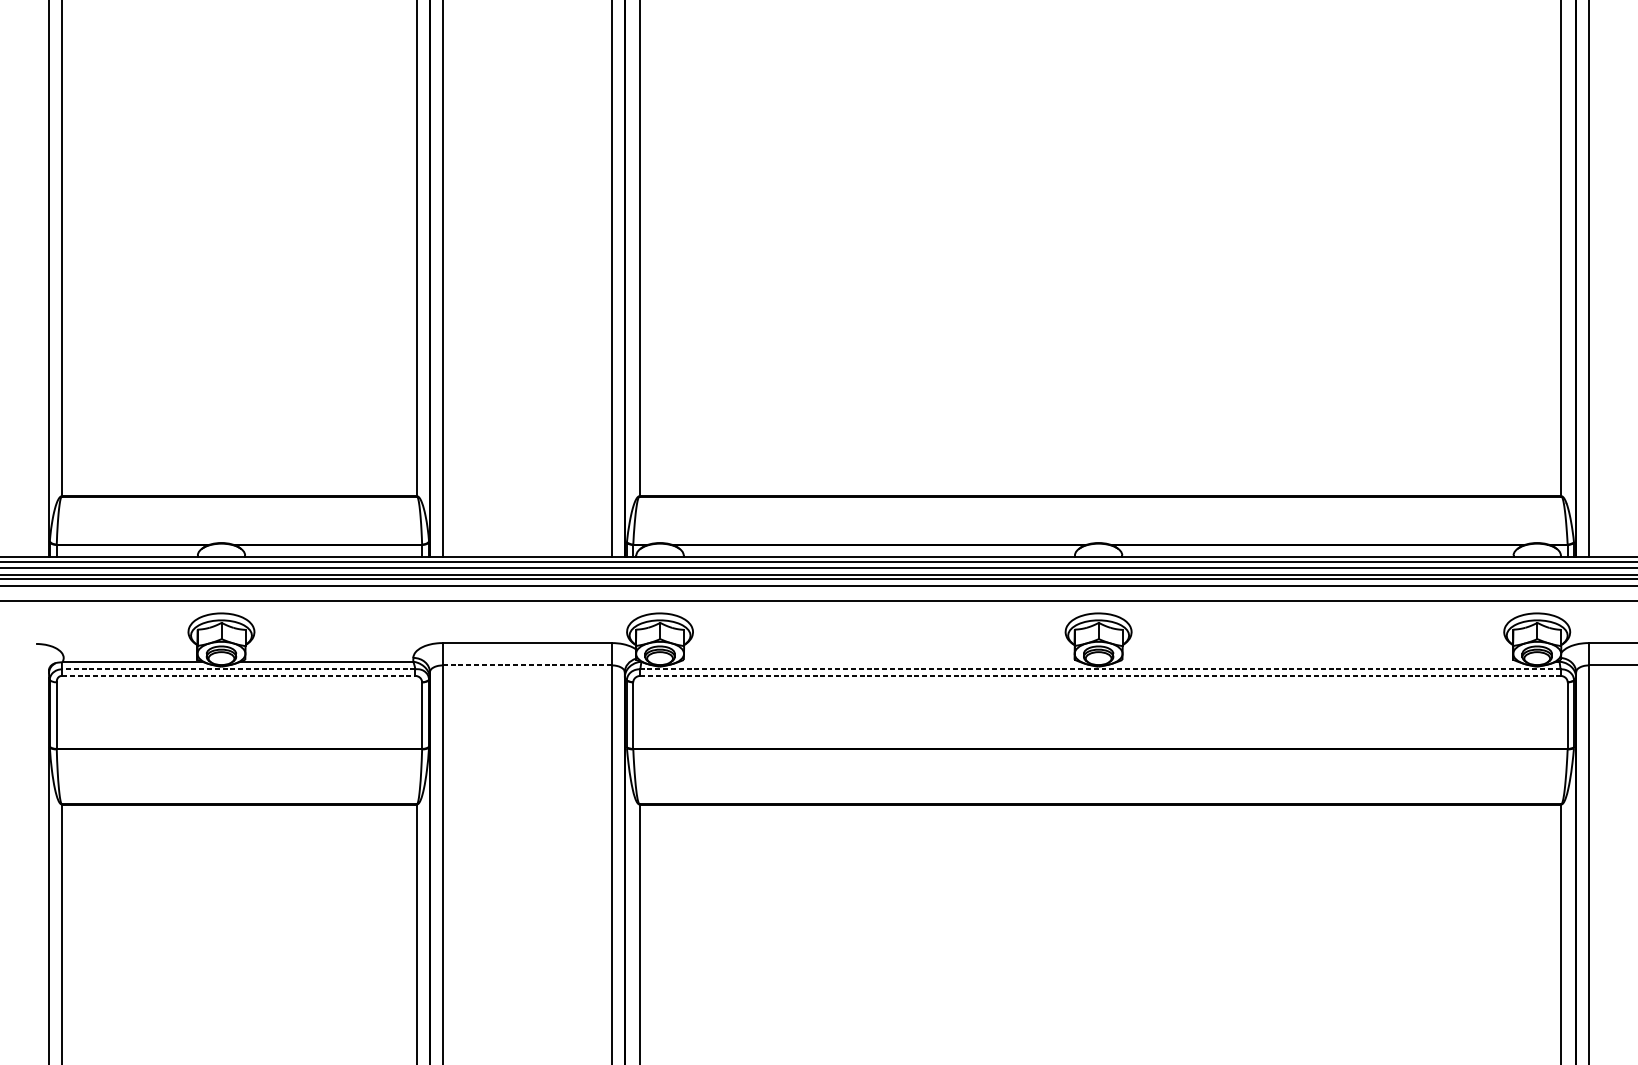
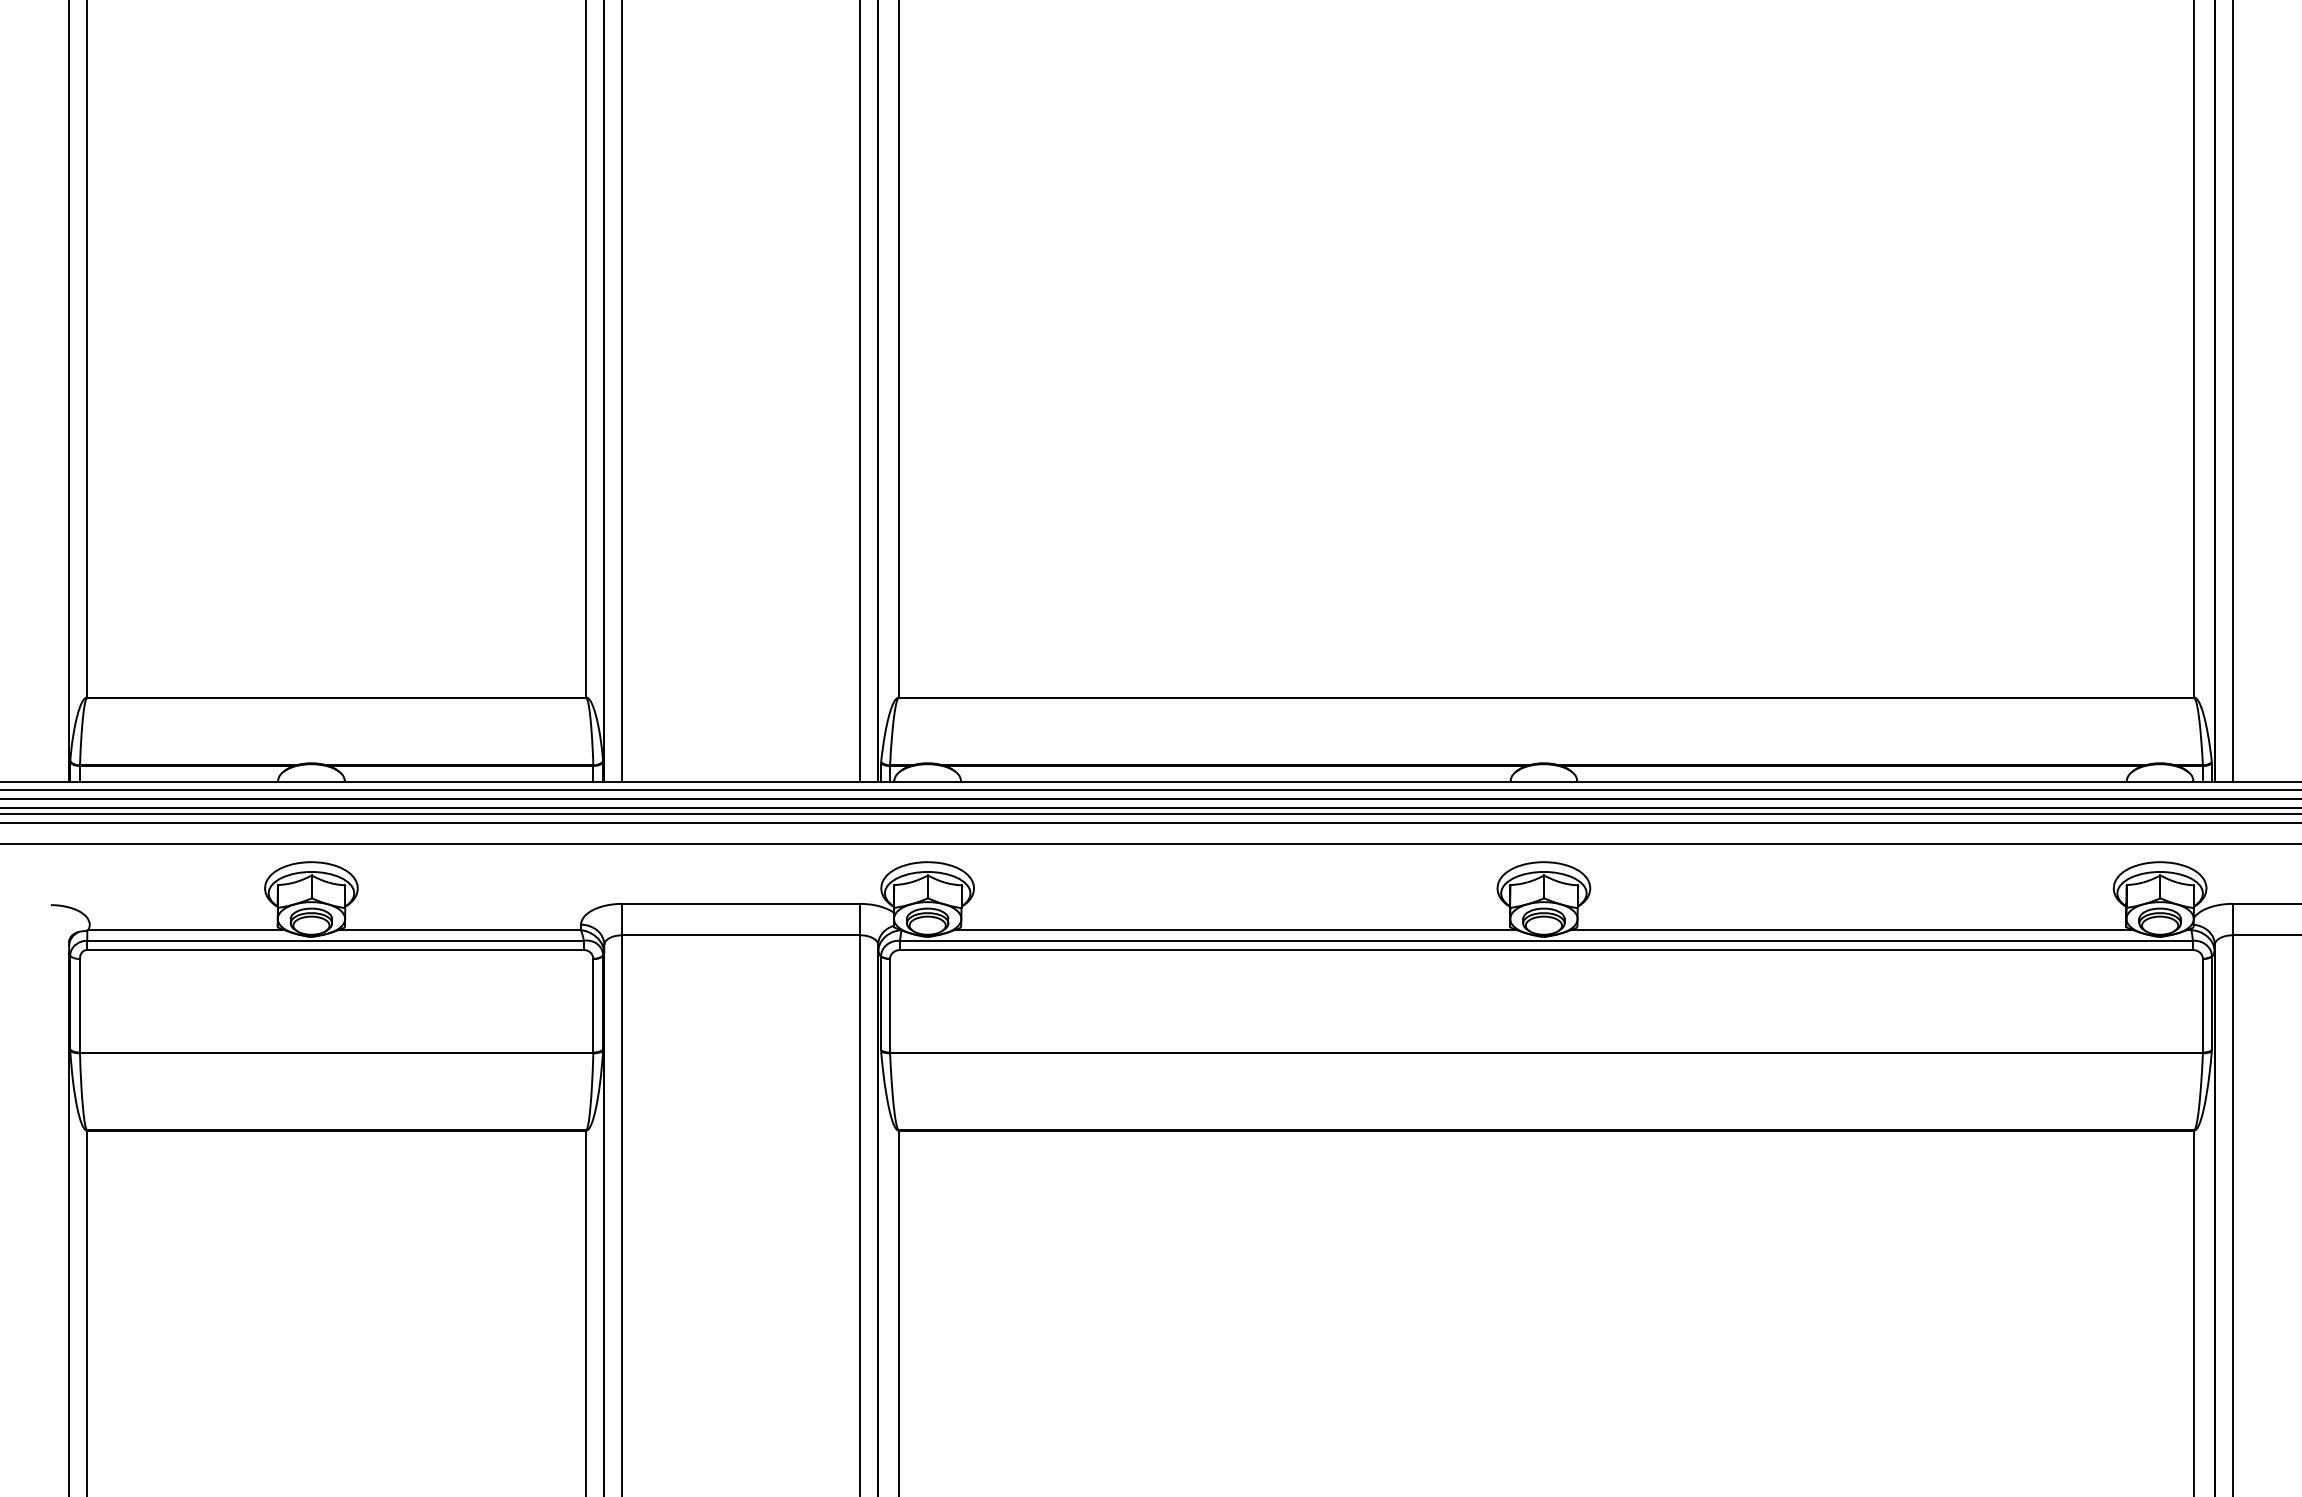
line: (879, 662) -> (1235, 930), added
line: (1318, 662) -> (1852, 930), added
line: (527, 665) -> (741, 935), dashed -> solid
line: (238, 669) -> (335, 940), dashed -> solid
line: (1100, 669) -> (1546, 940), dashed -> solid
line: (239, 676) -> (336, 950), dashed -> solid
line: (1101, 676) -> (1547, 950), dashed -> solid

